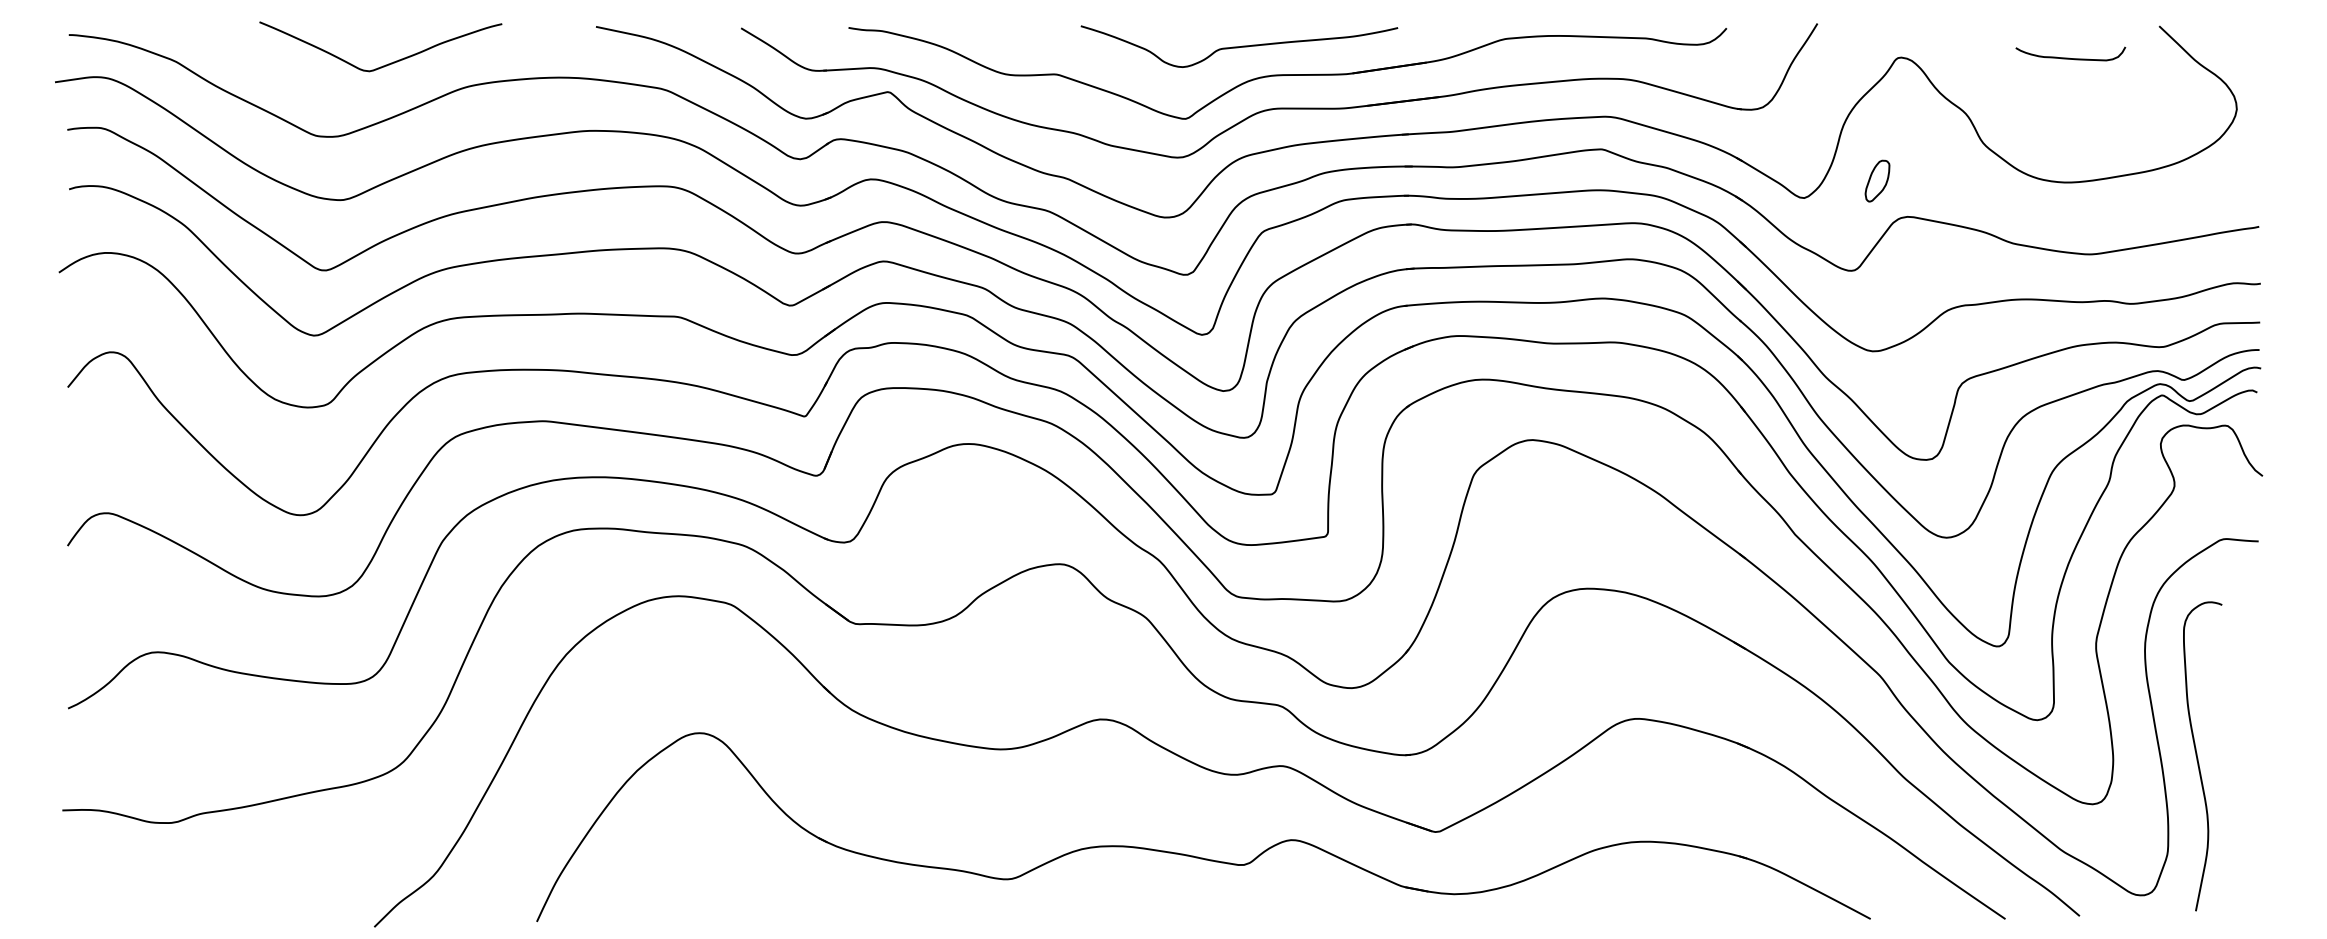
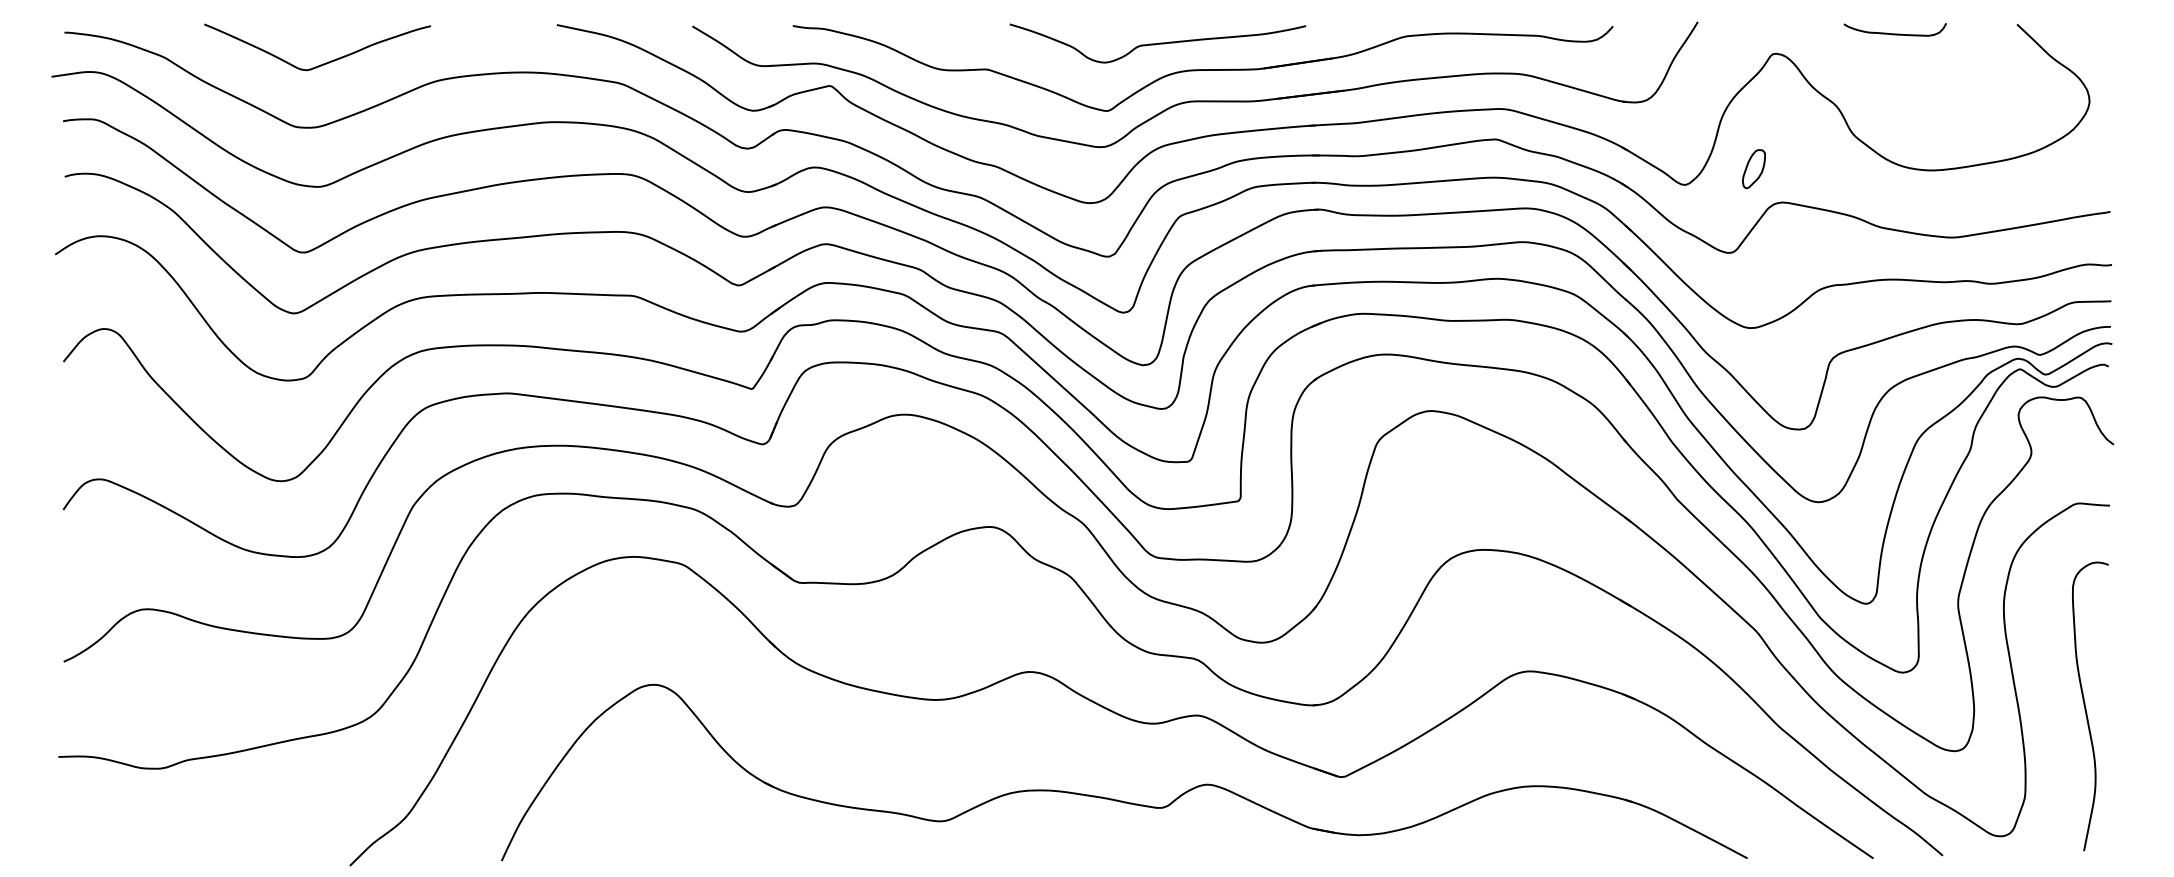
curve: (2069, 57) -> (1894, 33), moved
curve: (385, 64) -> (321, 63), moved
curve: (2198, 758) -> (2086, 708), moved

